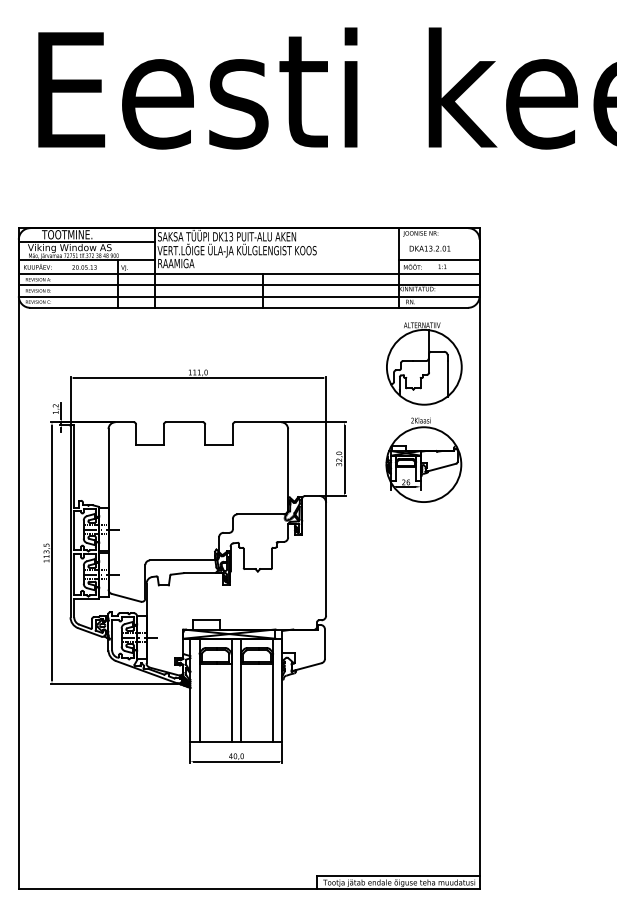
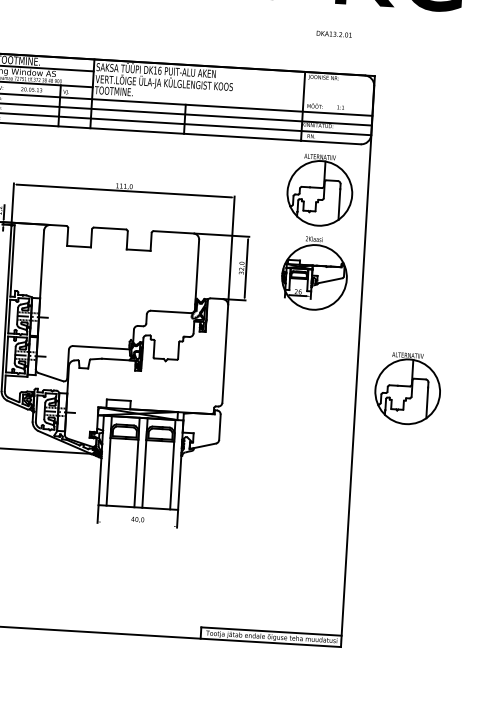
text: (231, 236) -> (160, 70), DK13 -> DK16
text: (429, 248) -> (333, 34), moved
line: (439, 260) -> (338, 101), removed
text: (179, 263) -> (113, 91), RAAMIGA -> TOOTMINE.
part: (539, 586) -> (408, 388), added
line: (235, 761) -> (136, 524), removed

